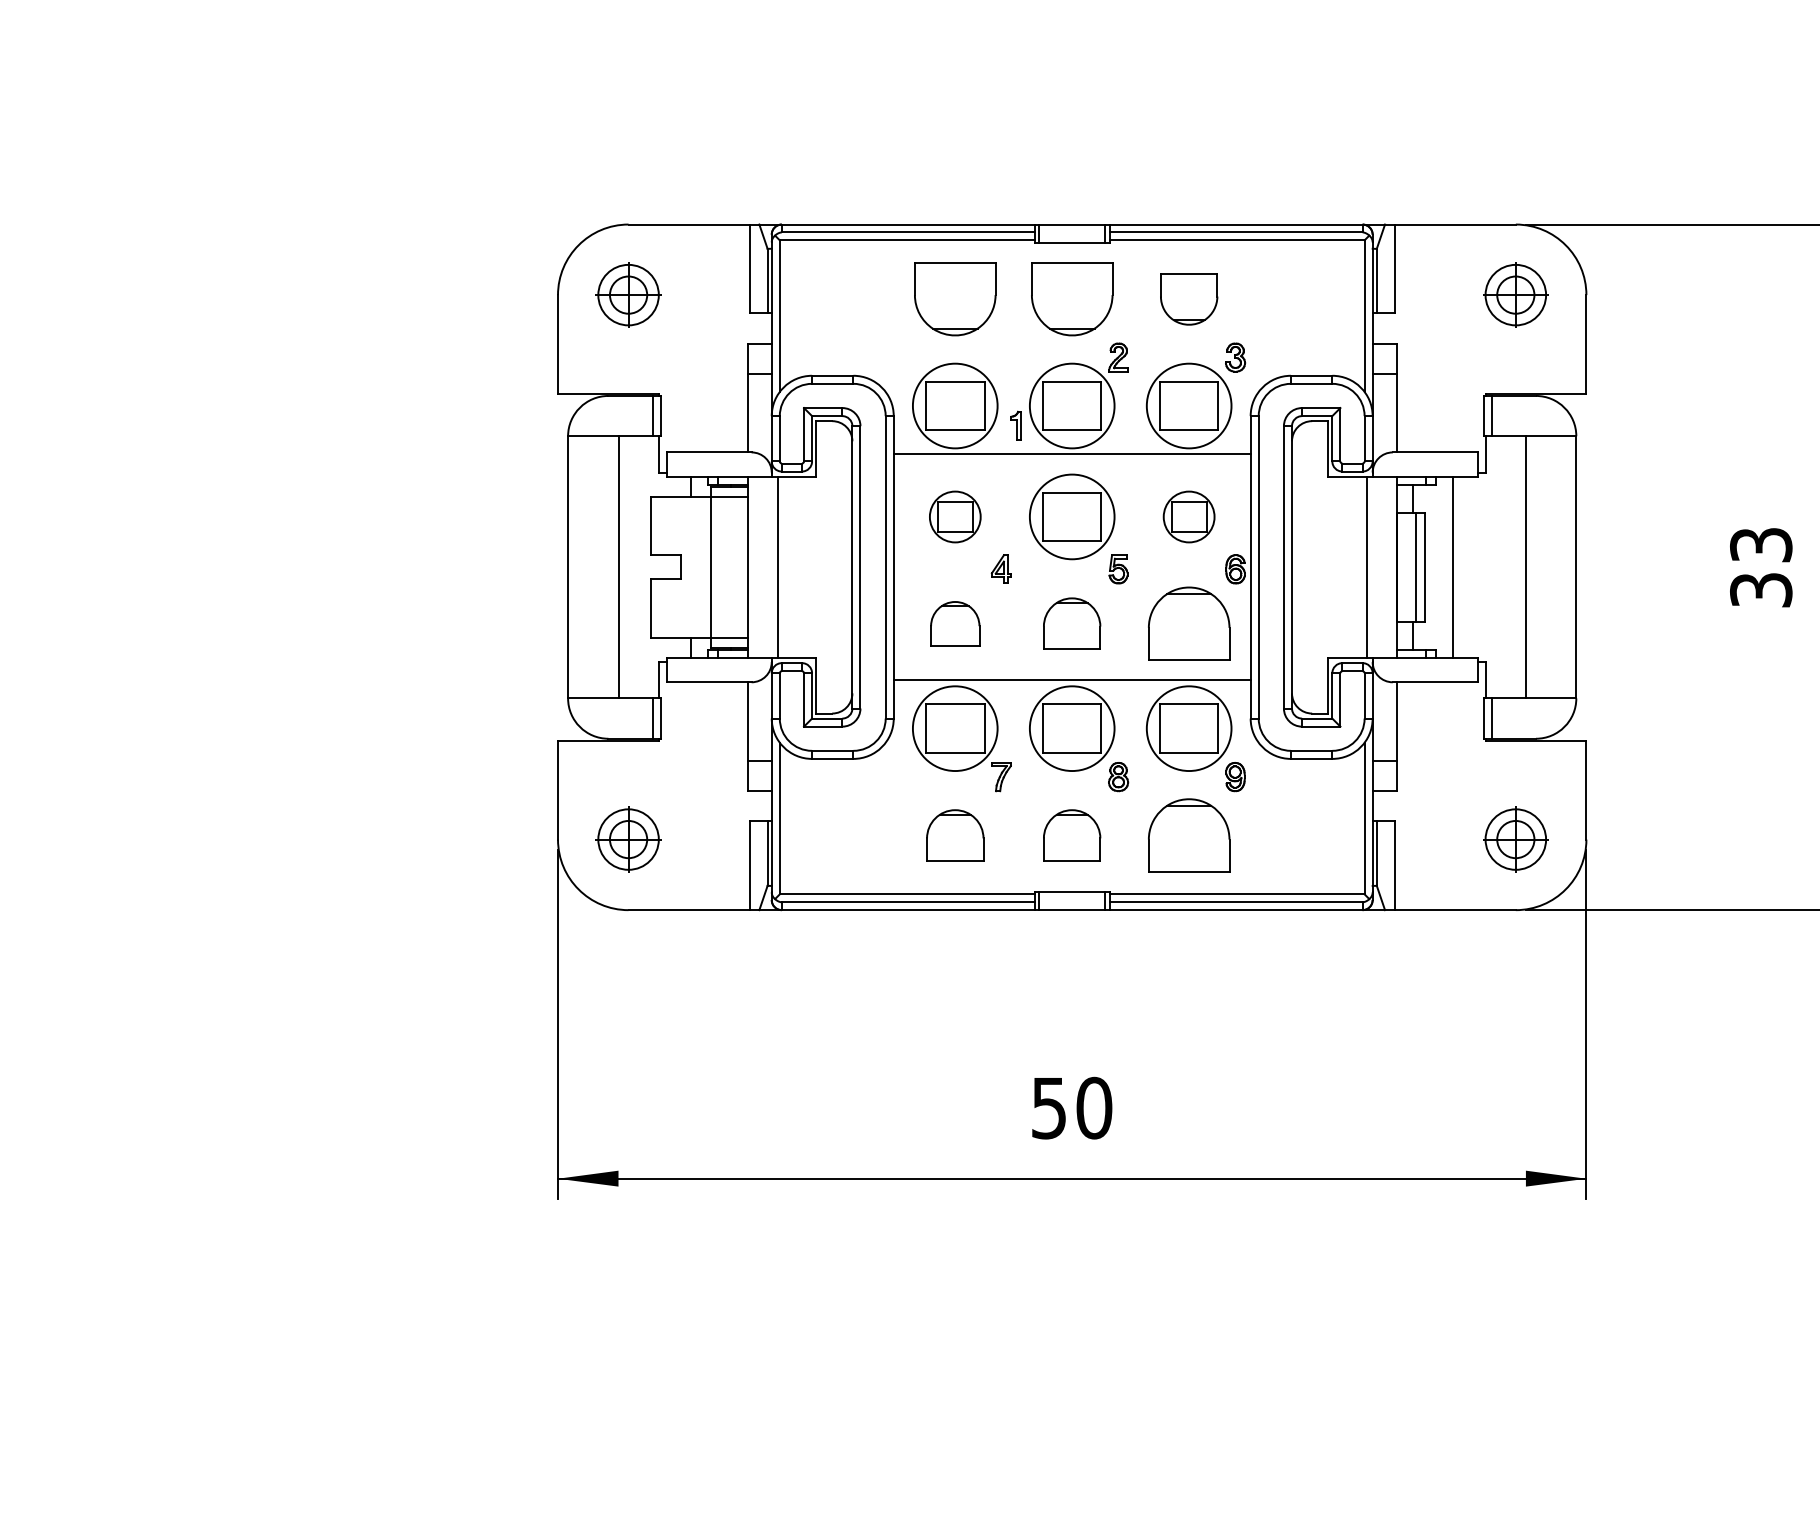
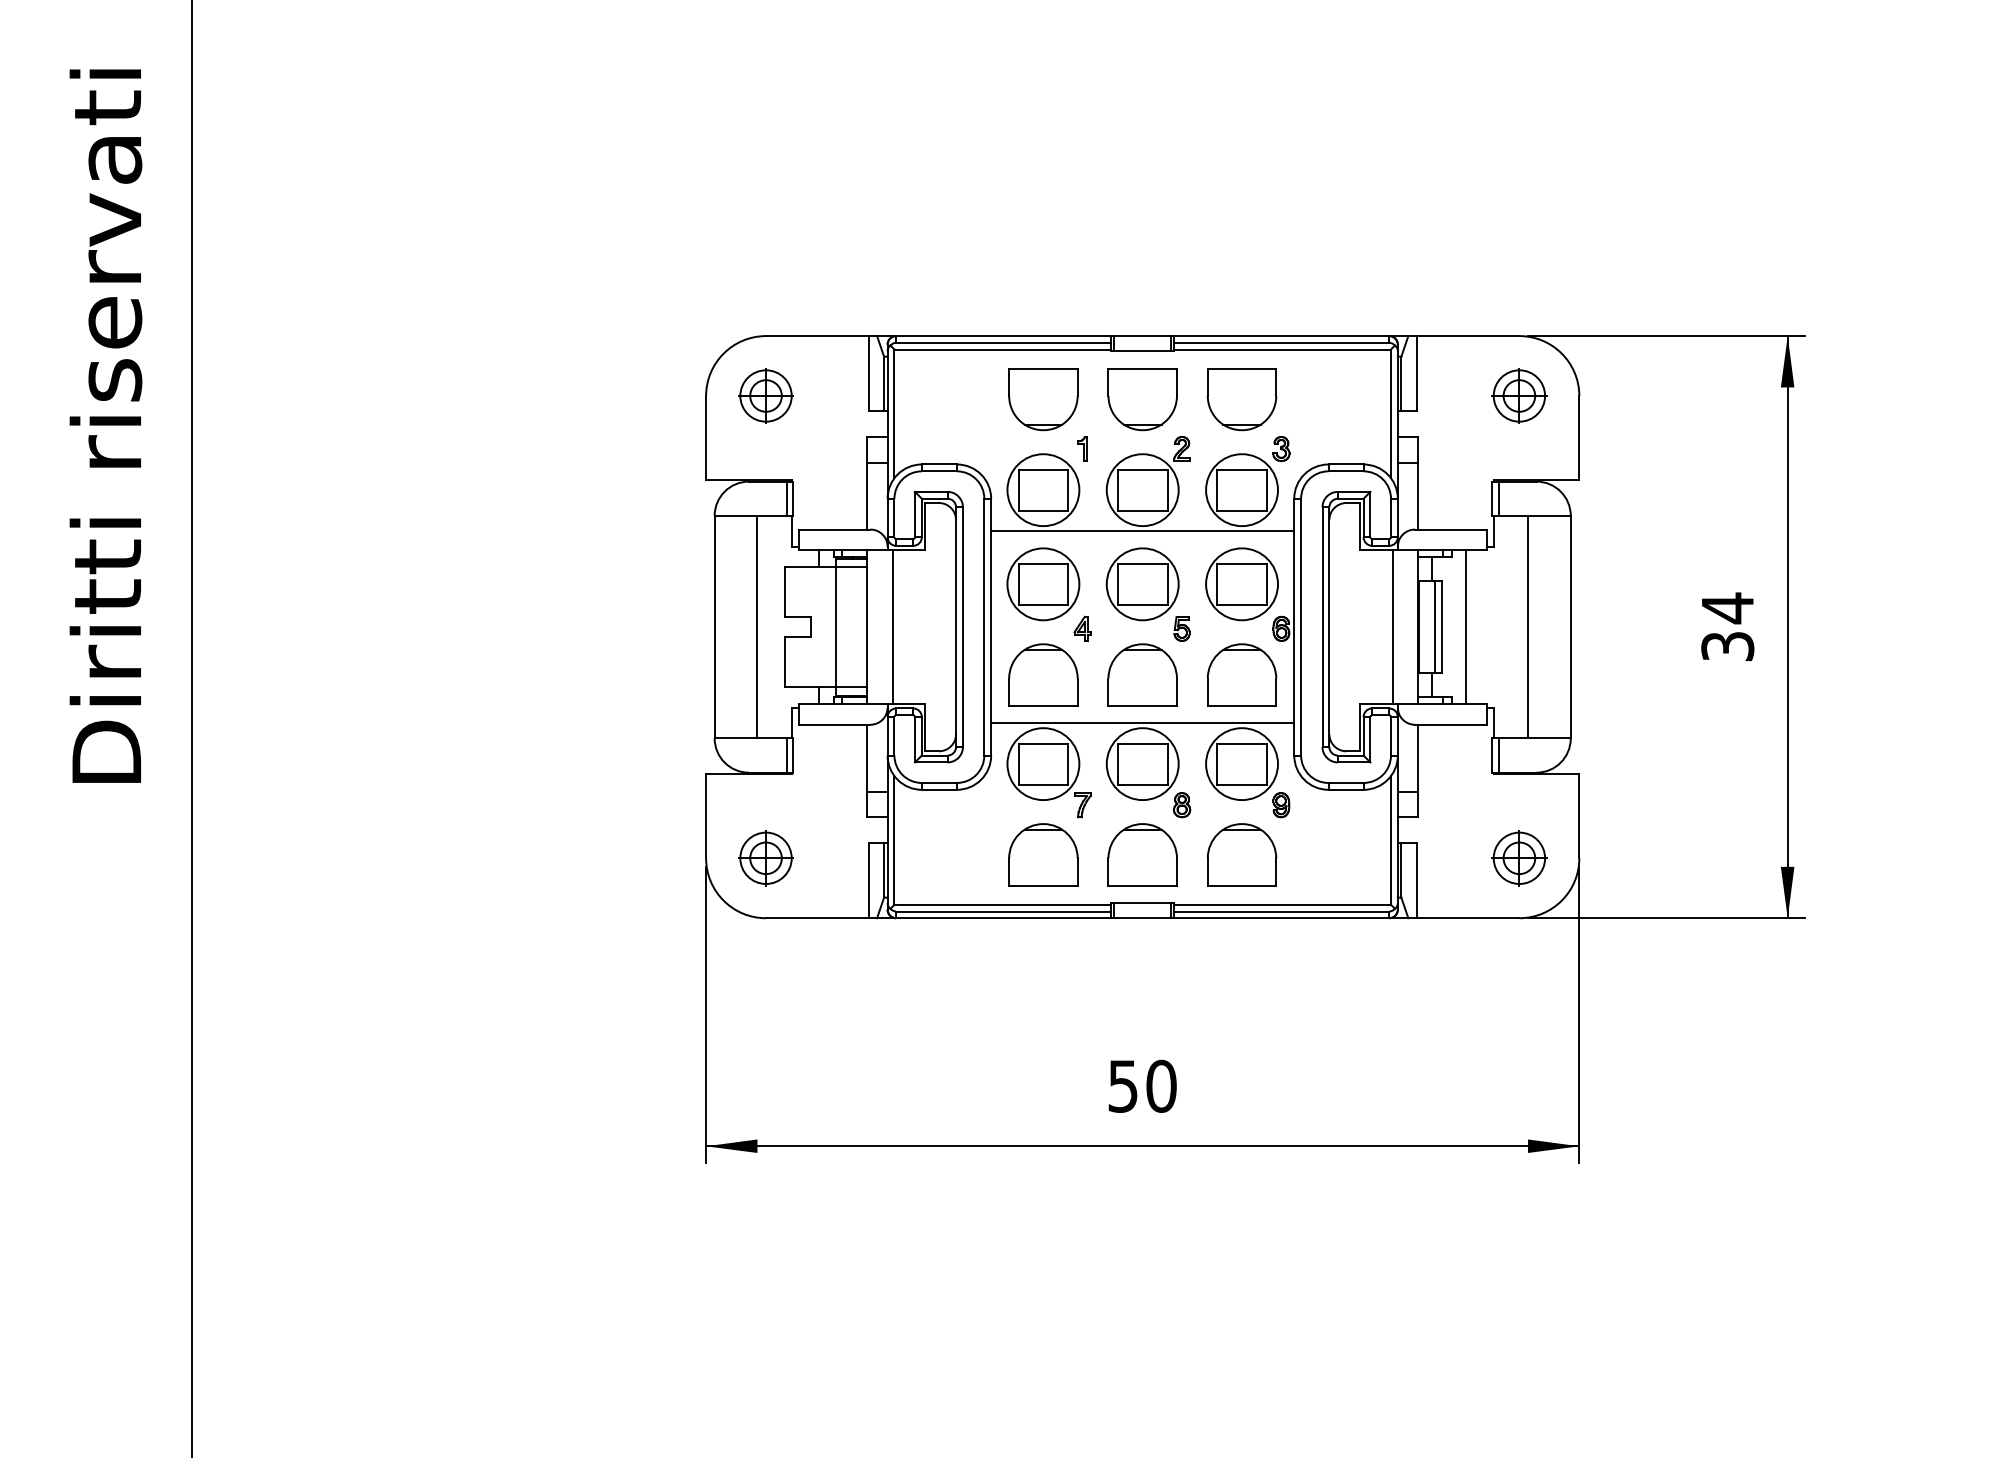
part: (1188, 299) -> (1241, 399), size x1.43
part: (1015, 425) -> (1082, 448), moved
part: (955, 517) -> (1043, 584), size x1.67
part: (1188, 517) -> (1241, 584), size x1.67
text: (1760, 545) -> (1727, 608), 33 -> 34
part: (955, 623) -> (1043, 674), size x1.67
part: (1071, 623) -> (1142, 674), size x1.43
part: (955, 835) -> (1043, 854), size x1.43
part: (1071, 835) -> (1142, 854), size x1.43

